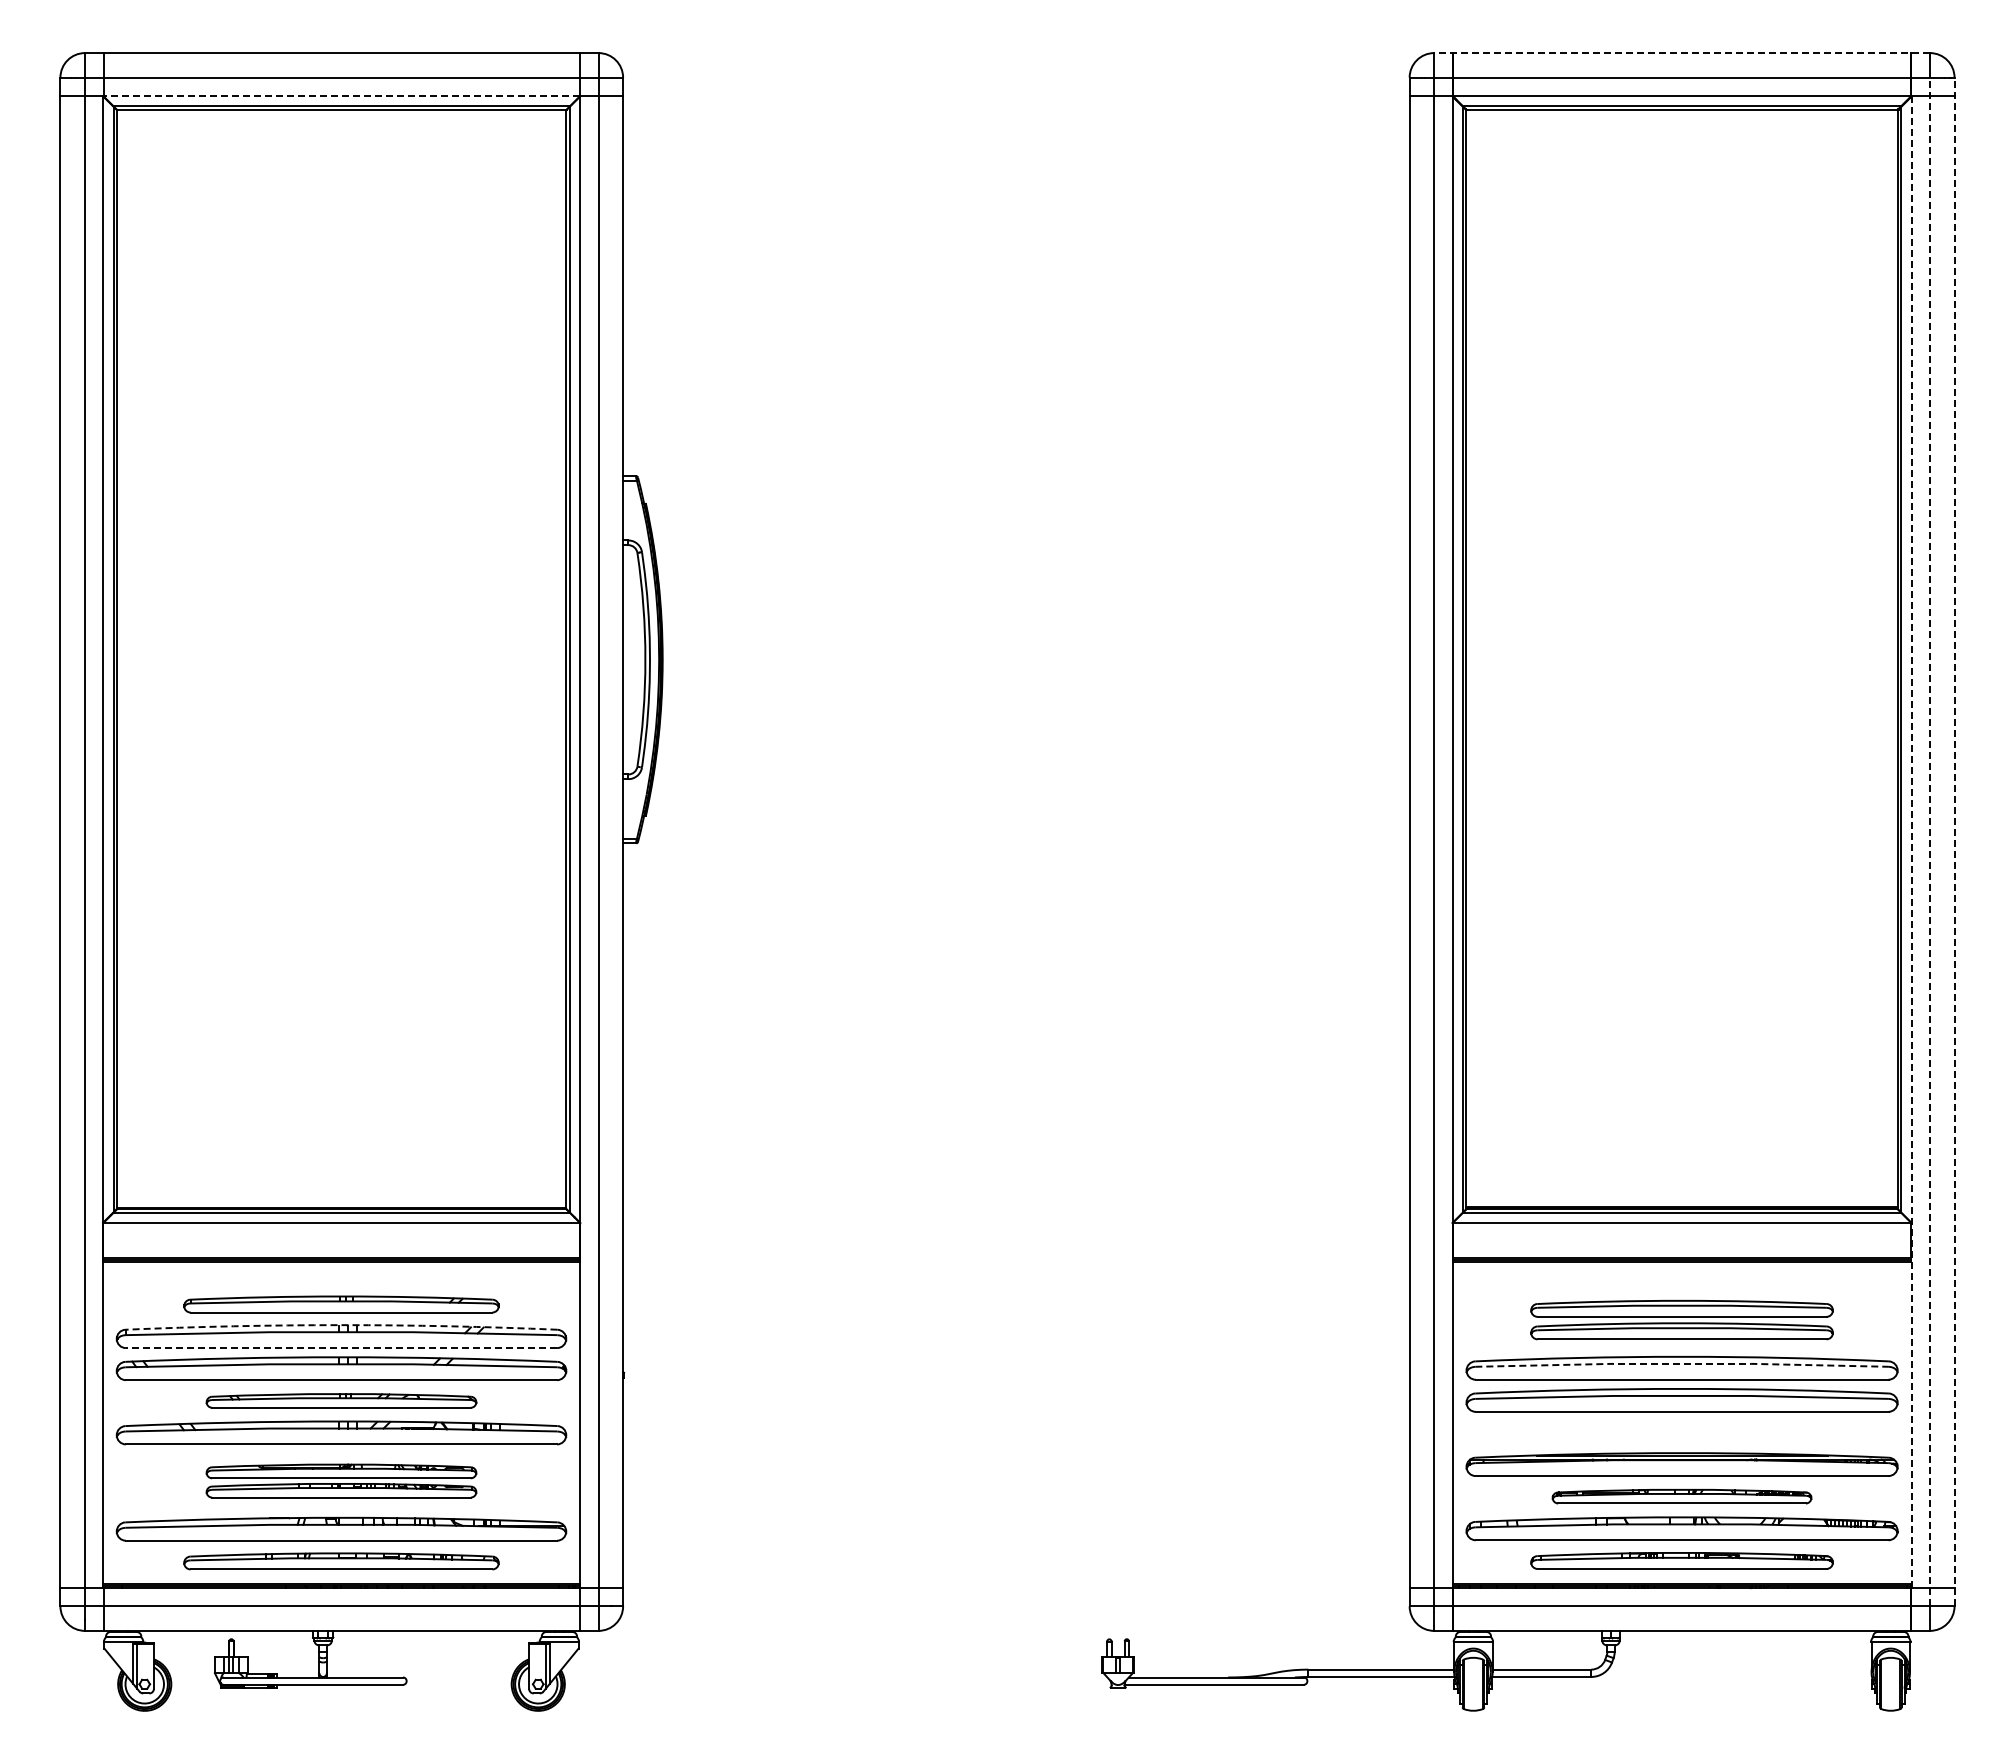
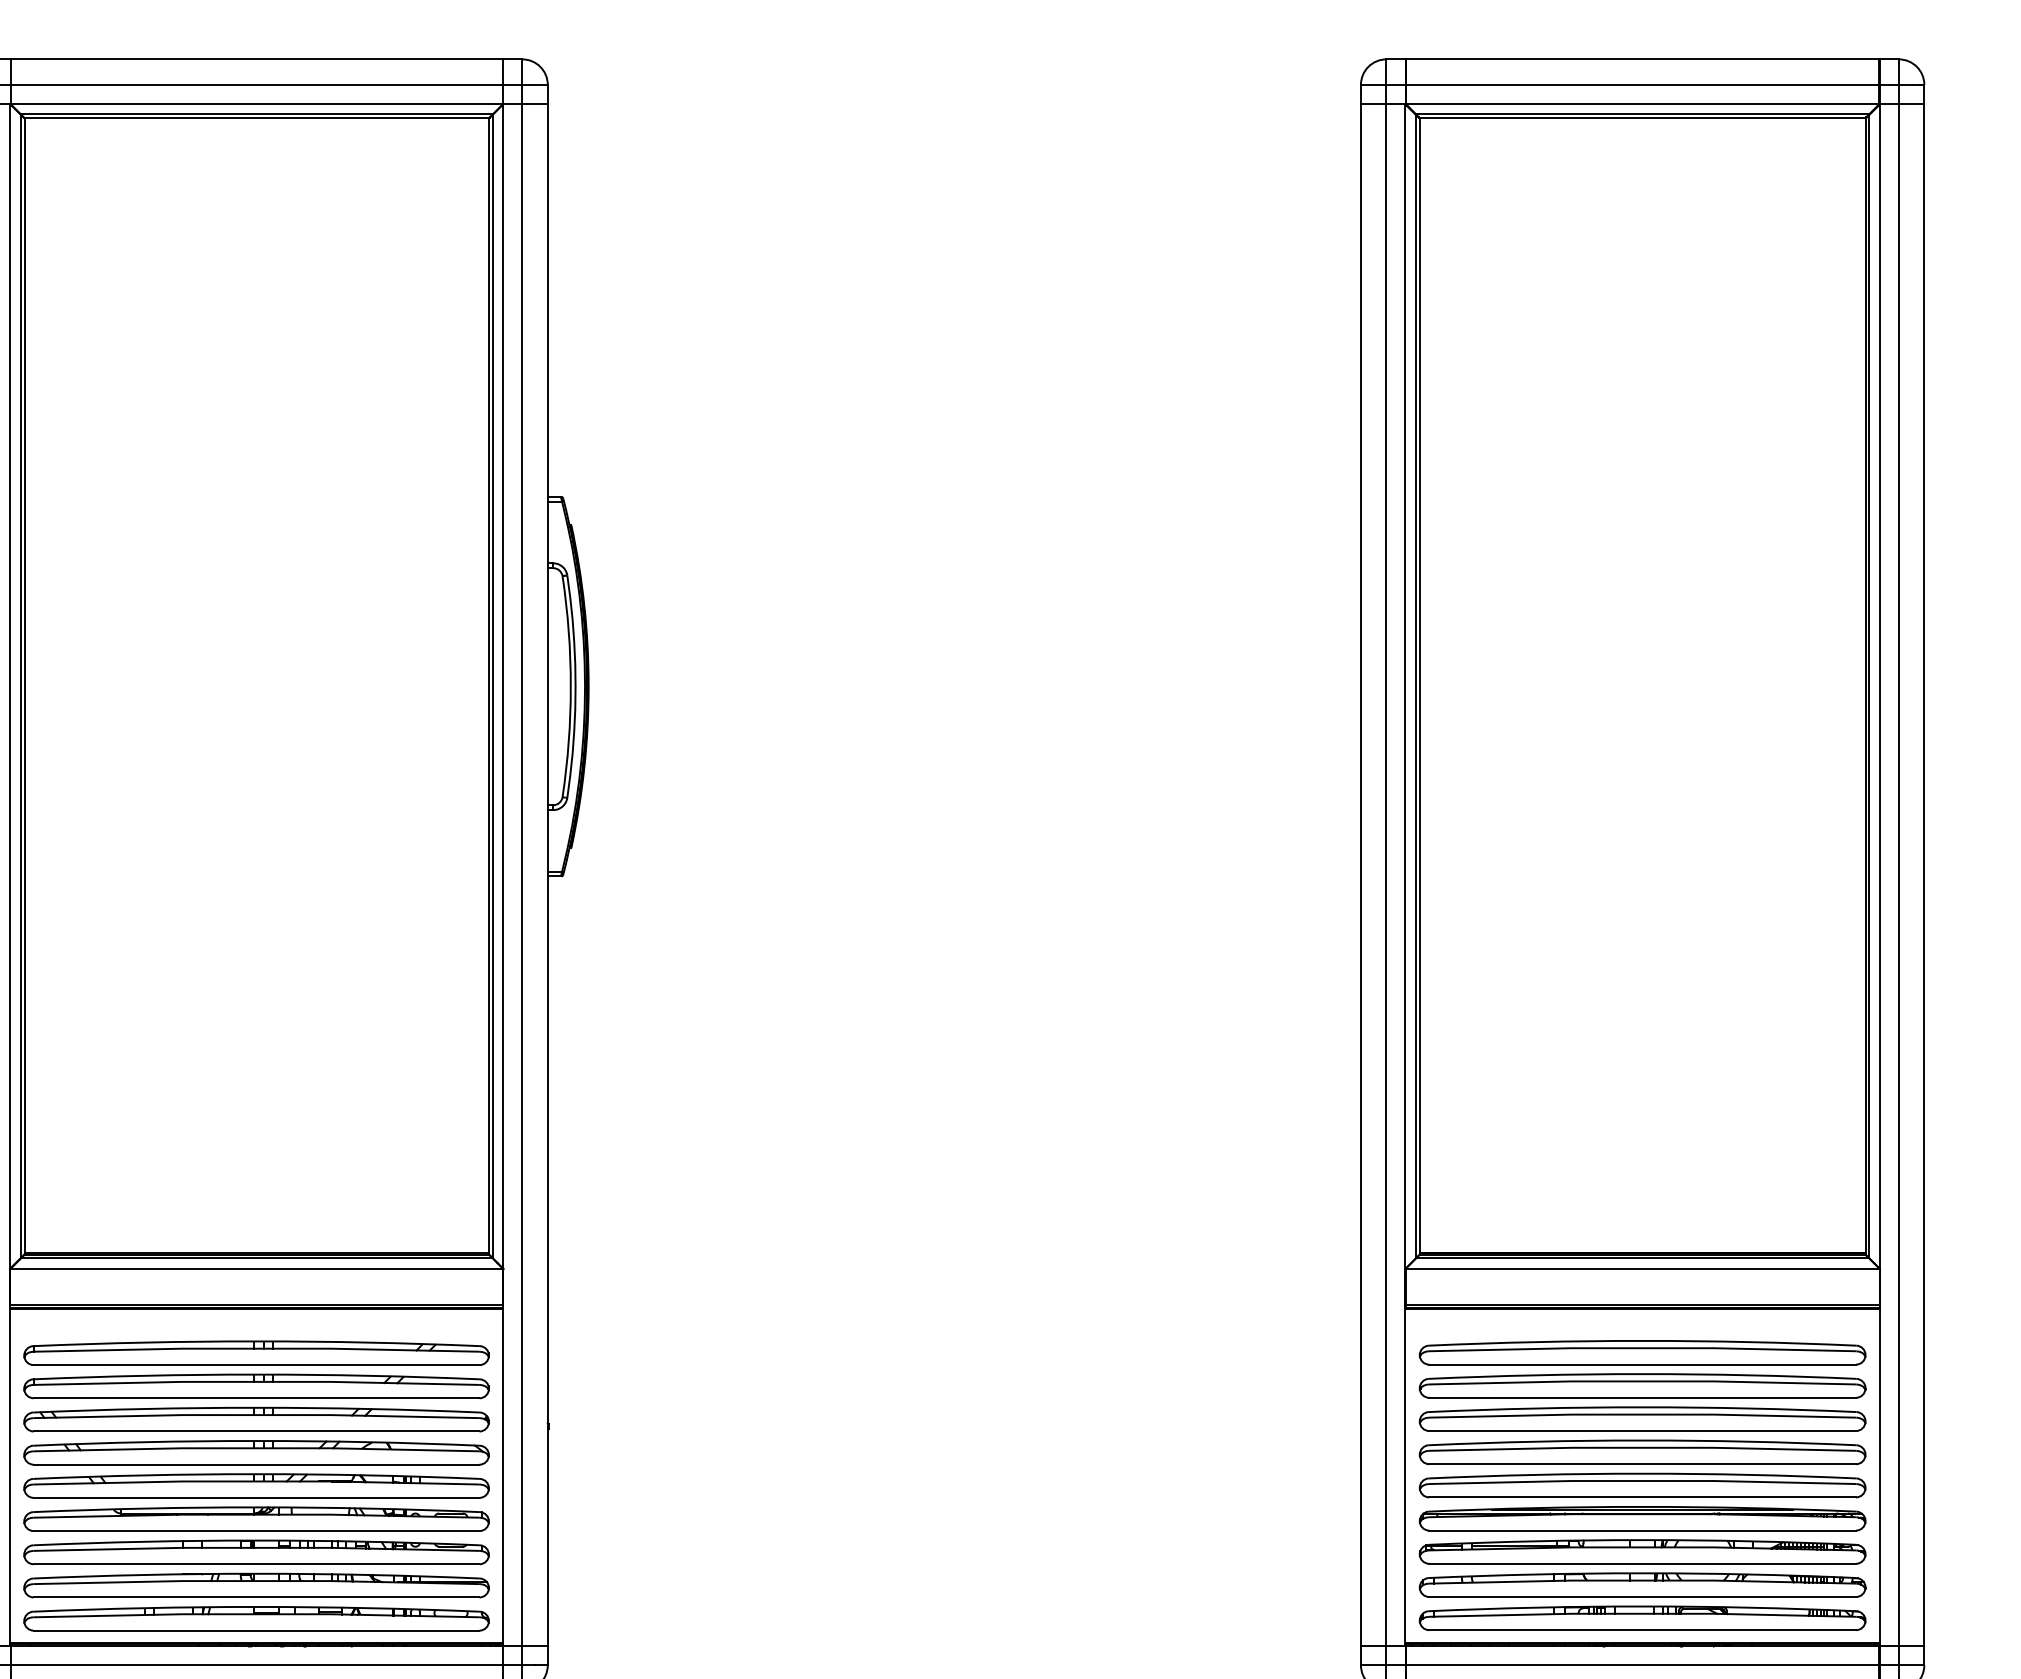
line: (1682, 53) -> (1643, 59), dashed -> solid
line: (341, 96) -> (256, 104), dashed -> solid
line: (1911, 841) -> (1879, 874), dashed -> solid
line: (1929, 841) -> (1898, 874), dashed -> solid
line: (1954, 841) -> (1924, 874), dashed -> solid
part: (341, 1304) -> (256, 1353), size x1.43
part: (1681, 1319) -> (1642, 1368), size x1.43
arc: (341, 1325) -> (256, 1374), dashed -> solid
line: (341, 1348) -> (256, 1398), dashed -> solid
line: (1682, 1363) -> (1643, 1414), dashed -> solid
part: (341, 1400) -> (256, 1452), size x1.67
part: (1681, 1432) -> (1642, 1485), added
part: (341, 1480) -> (256, 1535), size x1.67
part: (1681, 1496) -> (1642, 1551), size x1.67
part: (1681, 1560) -> (1642, 1617), size x1.43
part: (341, 1561) -> (256, 1618), size x1.43

